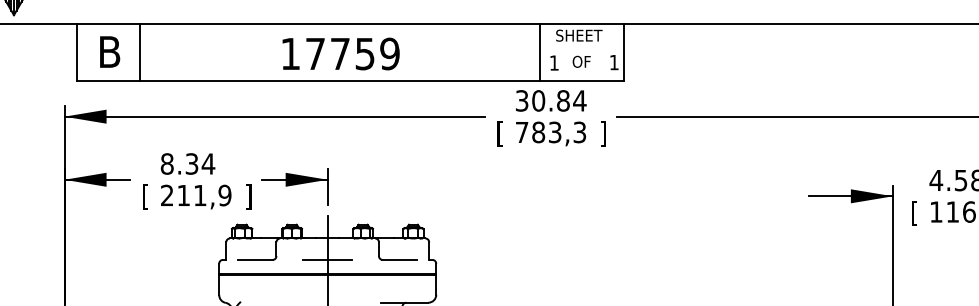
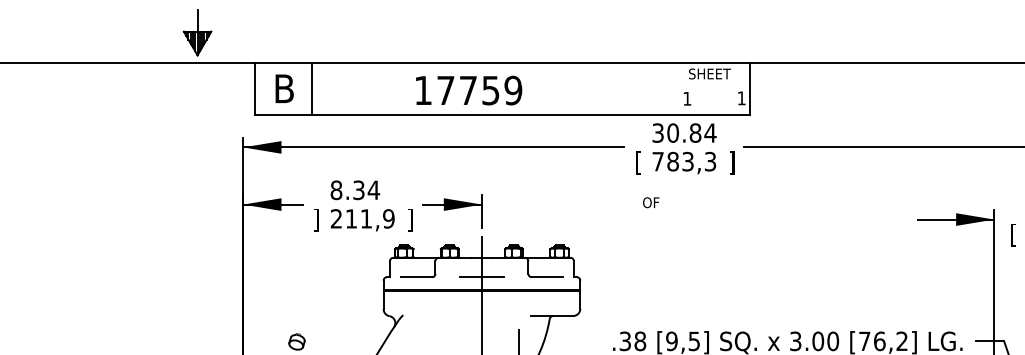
line: (540, 52) -> (674, 89), removed
text: (341, 53) -> (469, 90), moved
text: (582, 61) -> (651, 202), moved
text: (145, 196) -> (316, 219), [ -> ]

